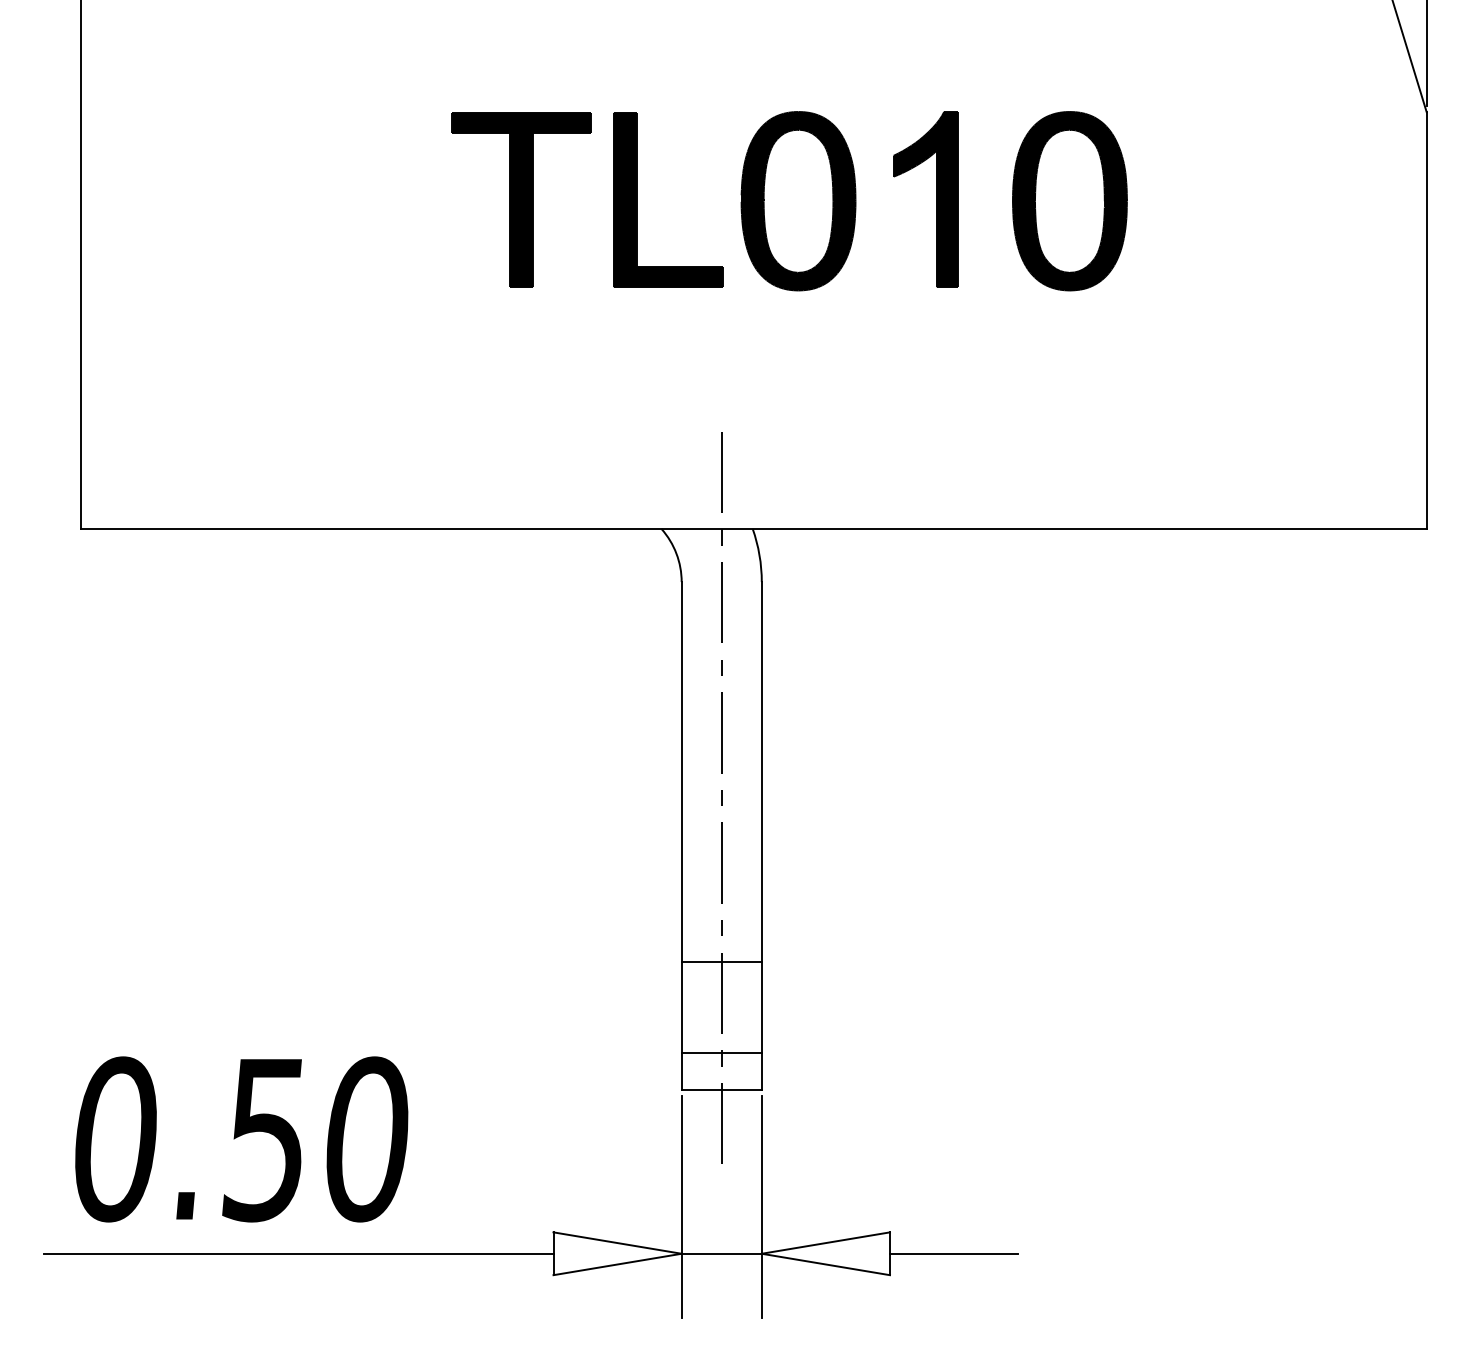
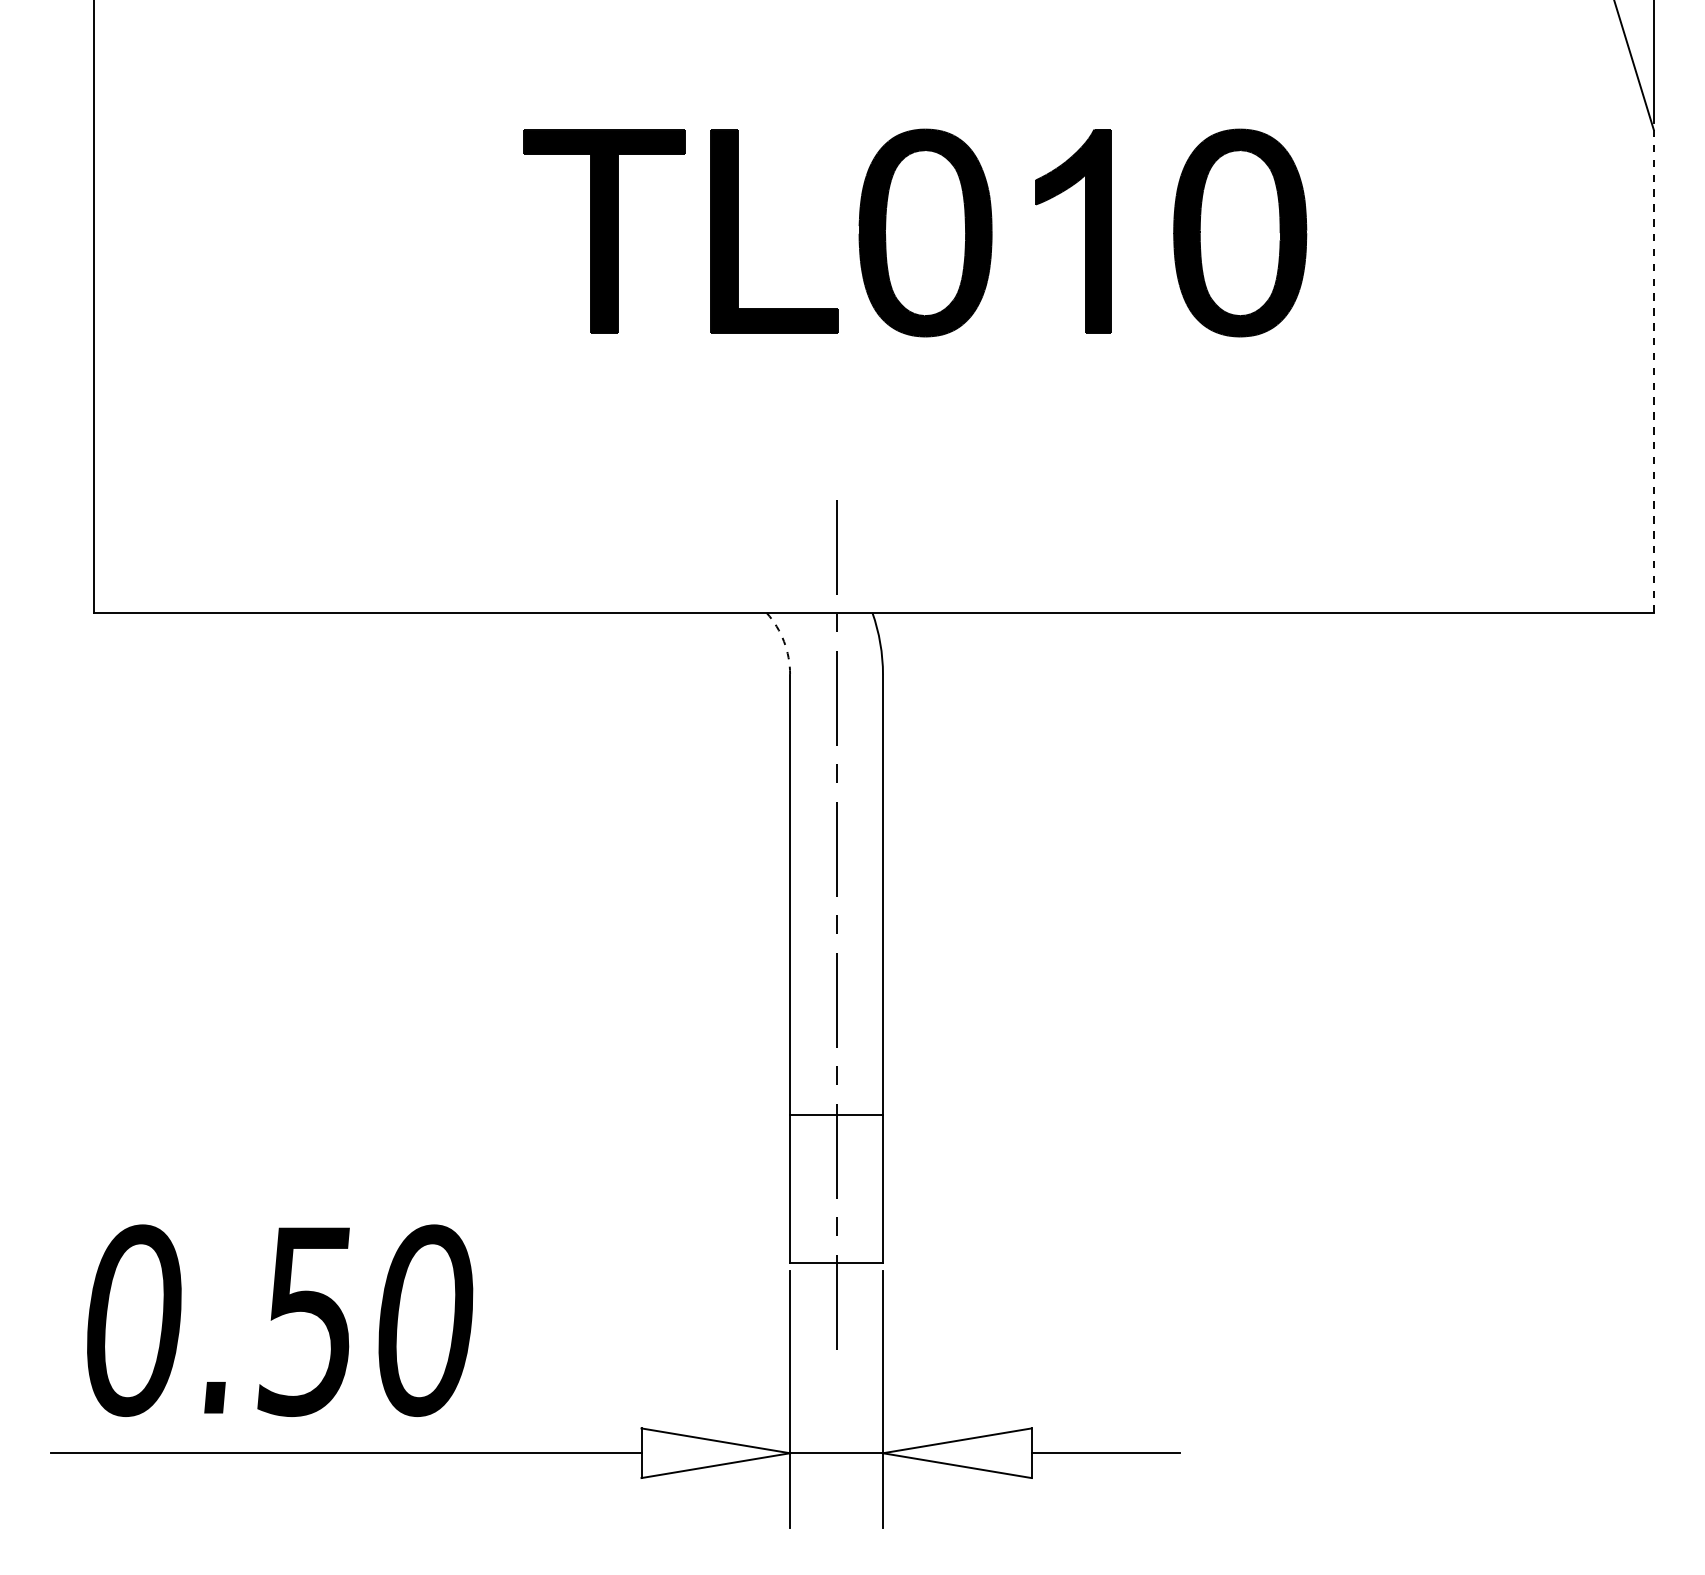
line: (1426, 319) -> (1653, 370), solid -> dashed
arc: (676, 553) -> (784, 641), solid -> dashed
line: (721, 1053) -> (836, 1220), removed

